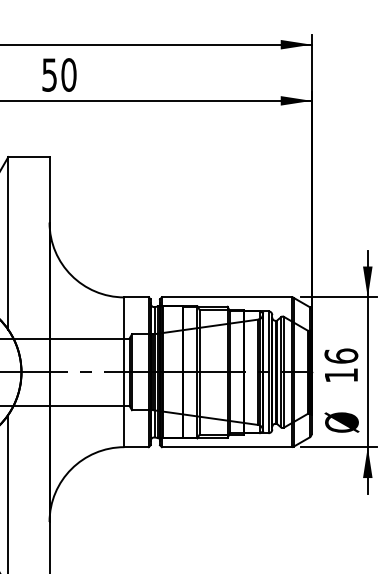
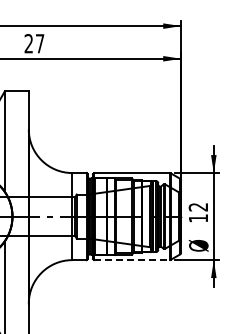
text: (59, 74) -> (34, 43), 50 -> 27
text: (341, 354) -> (198, 206), 16 -> 12
line: (226, 447) -> (131, 260), solid -> dashed

